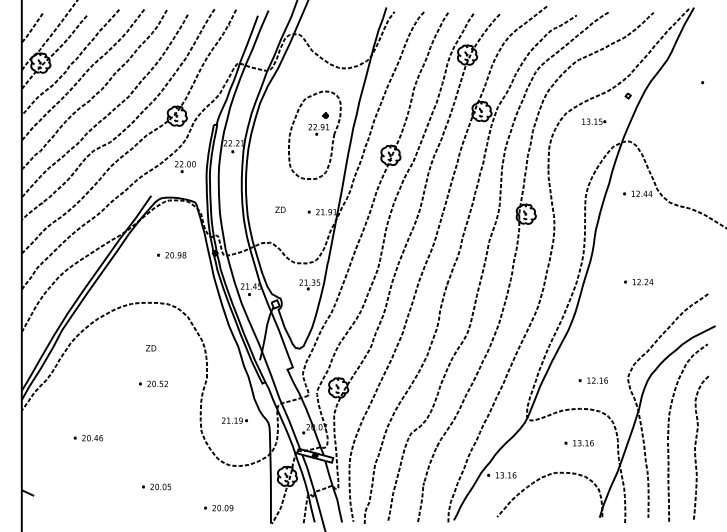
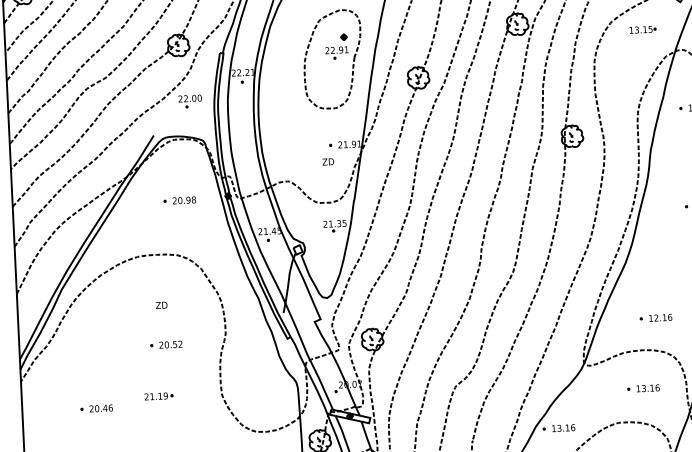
text: (280, 209) -> (328, 161), moved
part: (234, 420) -> (158, 396), moved

